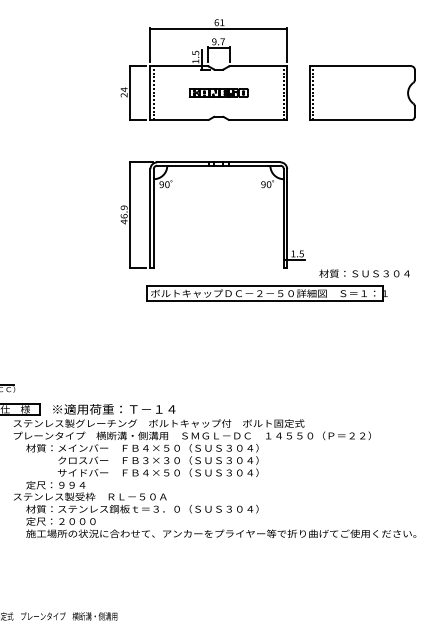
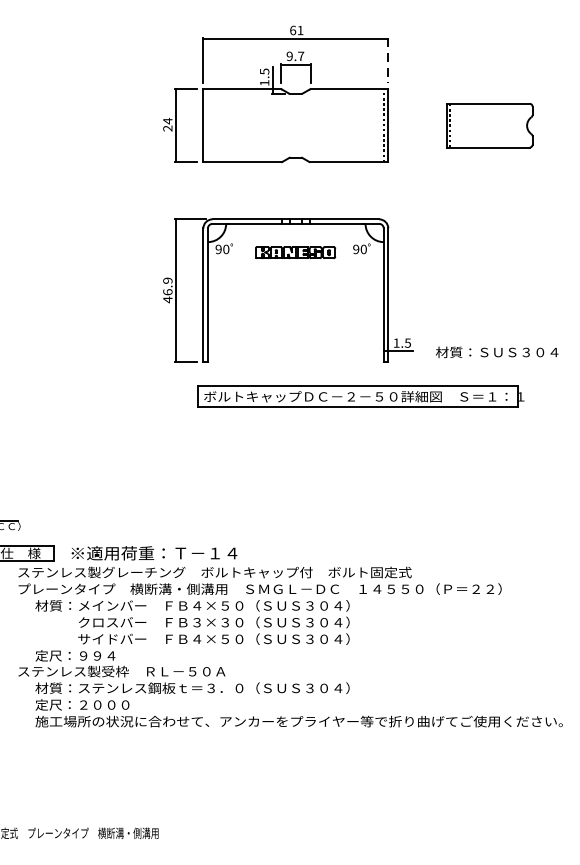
line: (287, 44) -> (388, 59), solid -> dashed
part: (218, 92) -> (295, 251), moved
part: (362, 92) -> (490, 124), size x0.6
line: (153, 93) -> (207, 126), removed
text: (364, 273) -> (496, 352), moved

